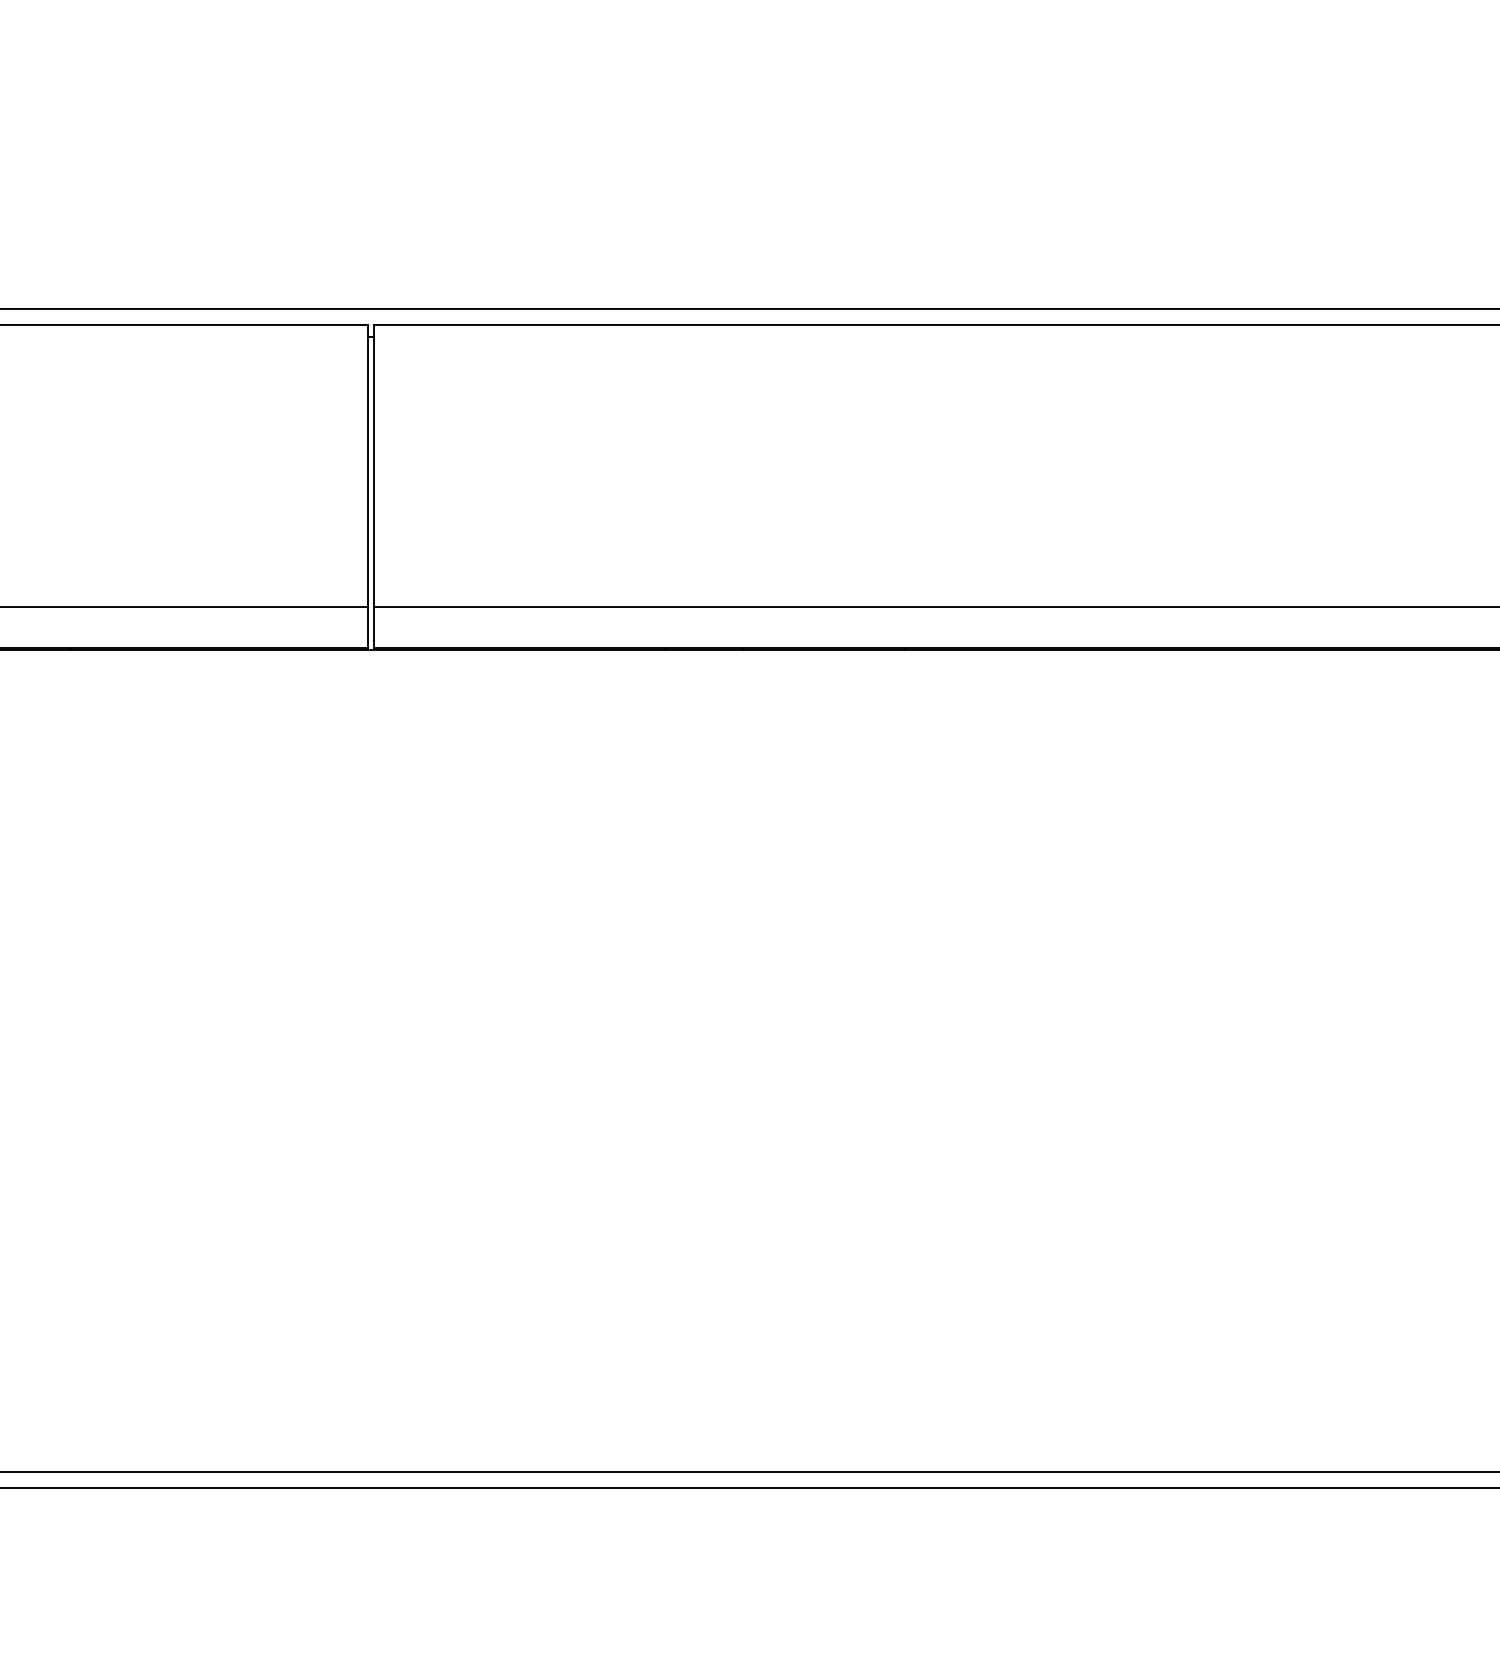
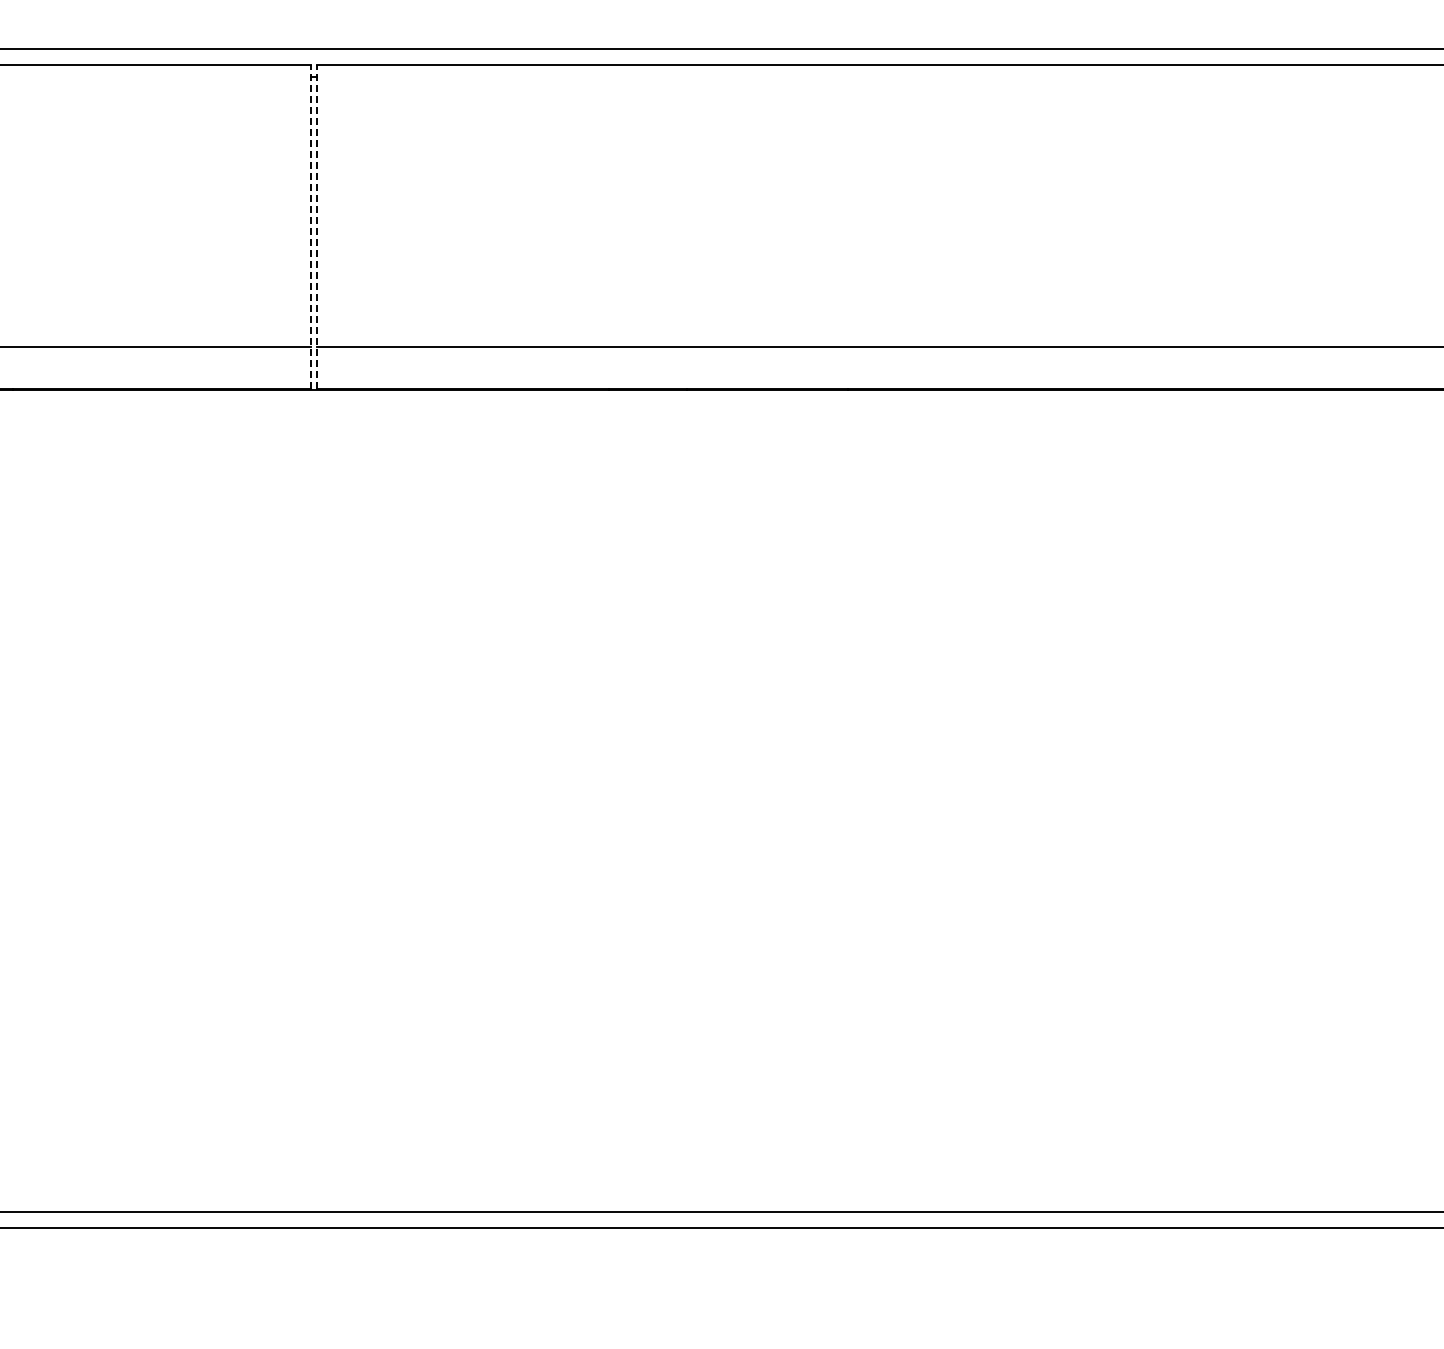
line: (368, 486) -> (311, 226), solid -> dashed
line: (374, 486) -> (317, 226), solid -> dashed

